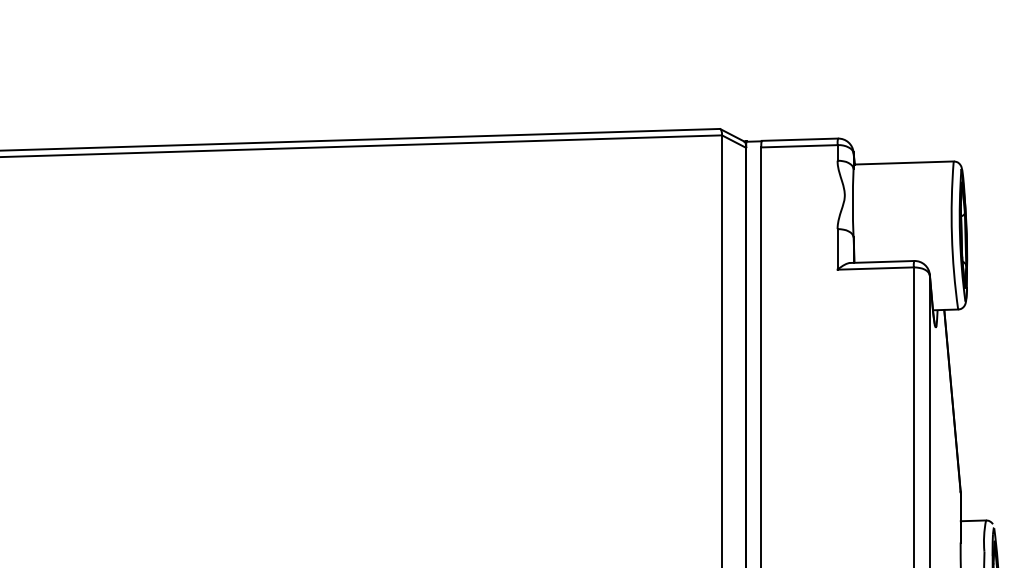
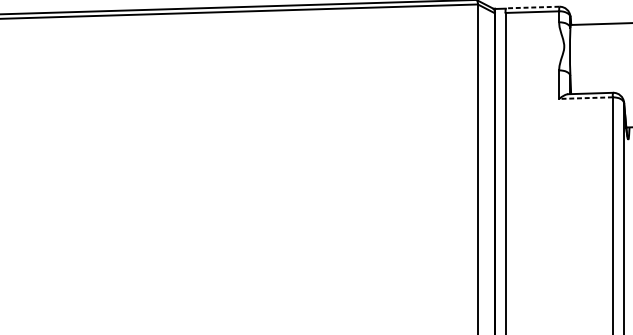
line: (799, 139) -> (532, 7), solid -> dashed
line: (875, 268) -> (585, 98), solid -> dashed

